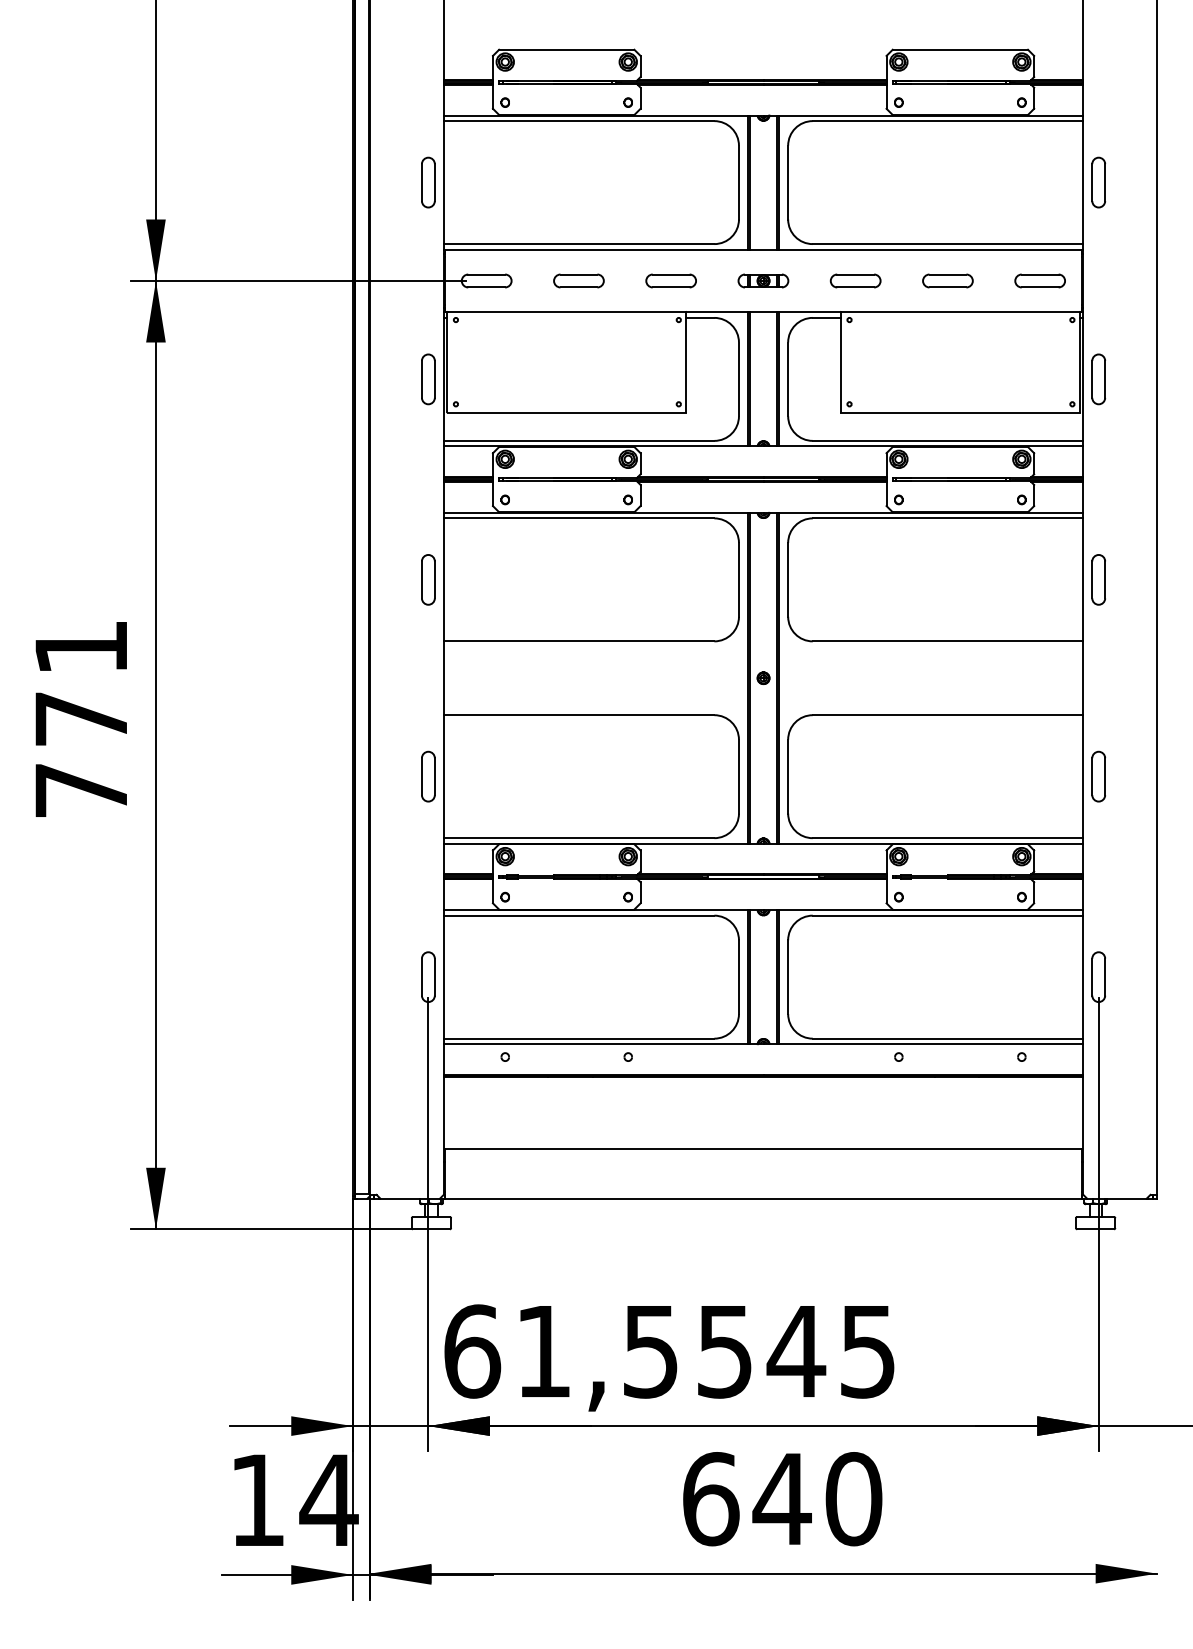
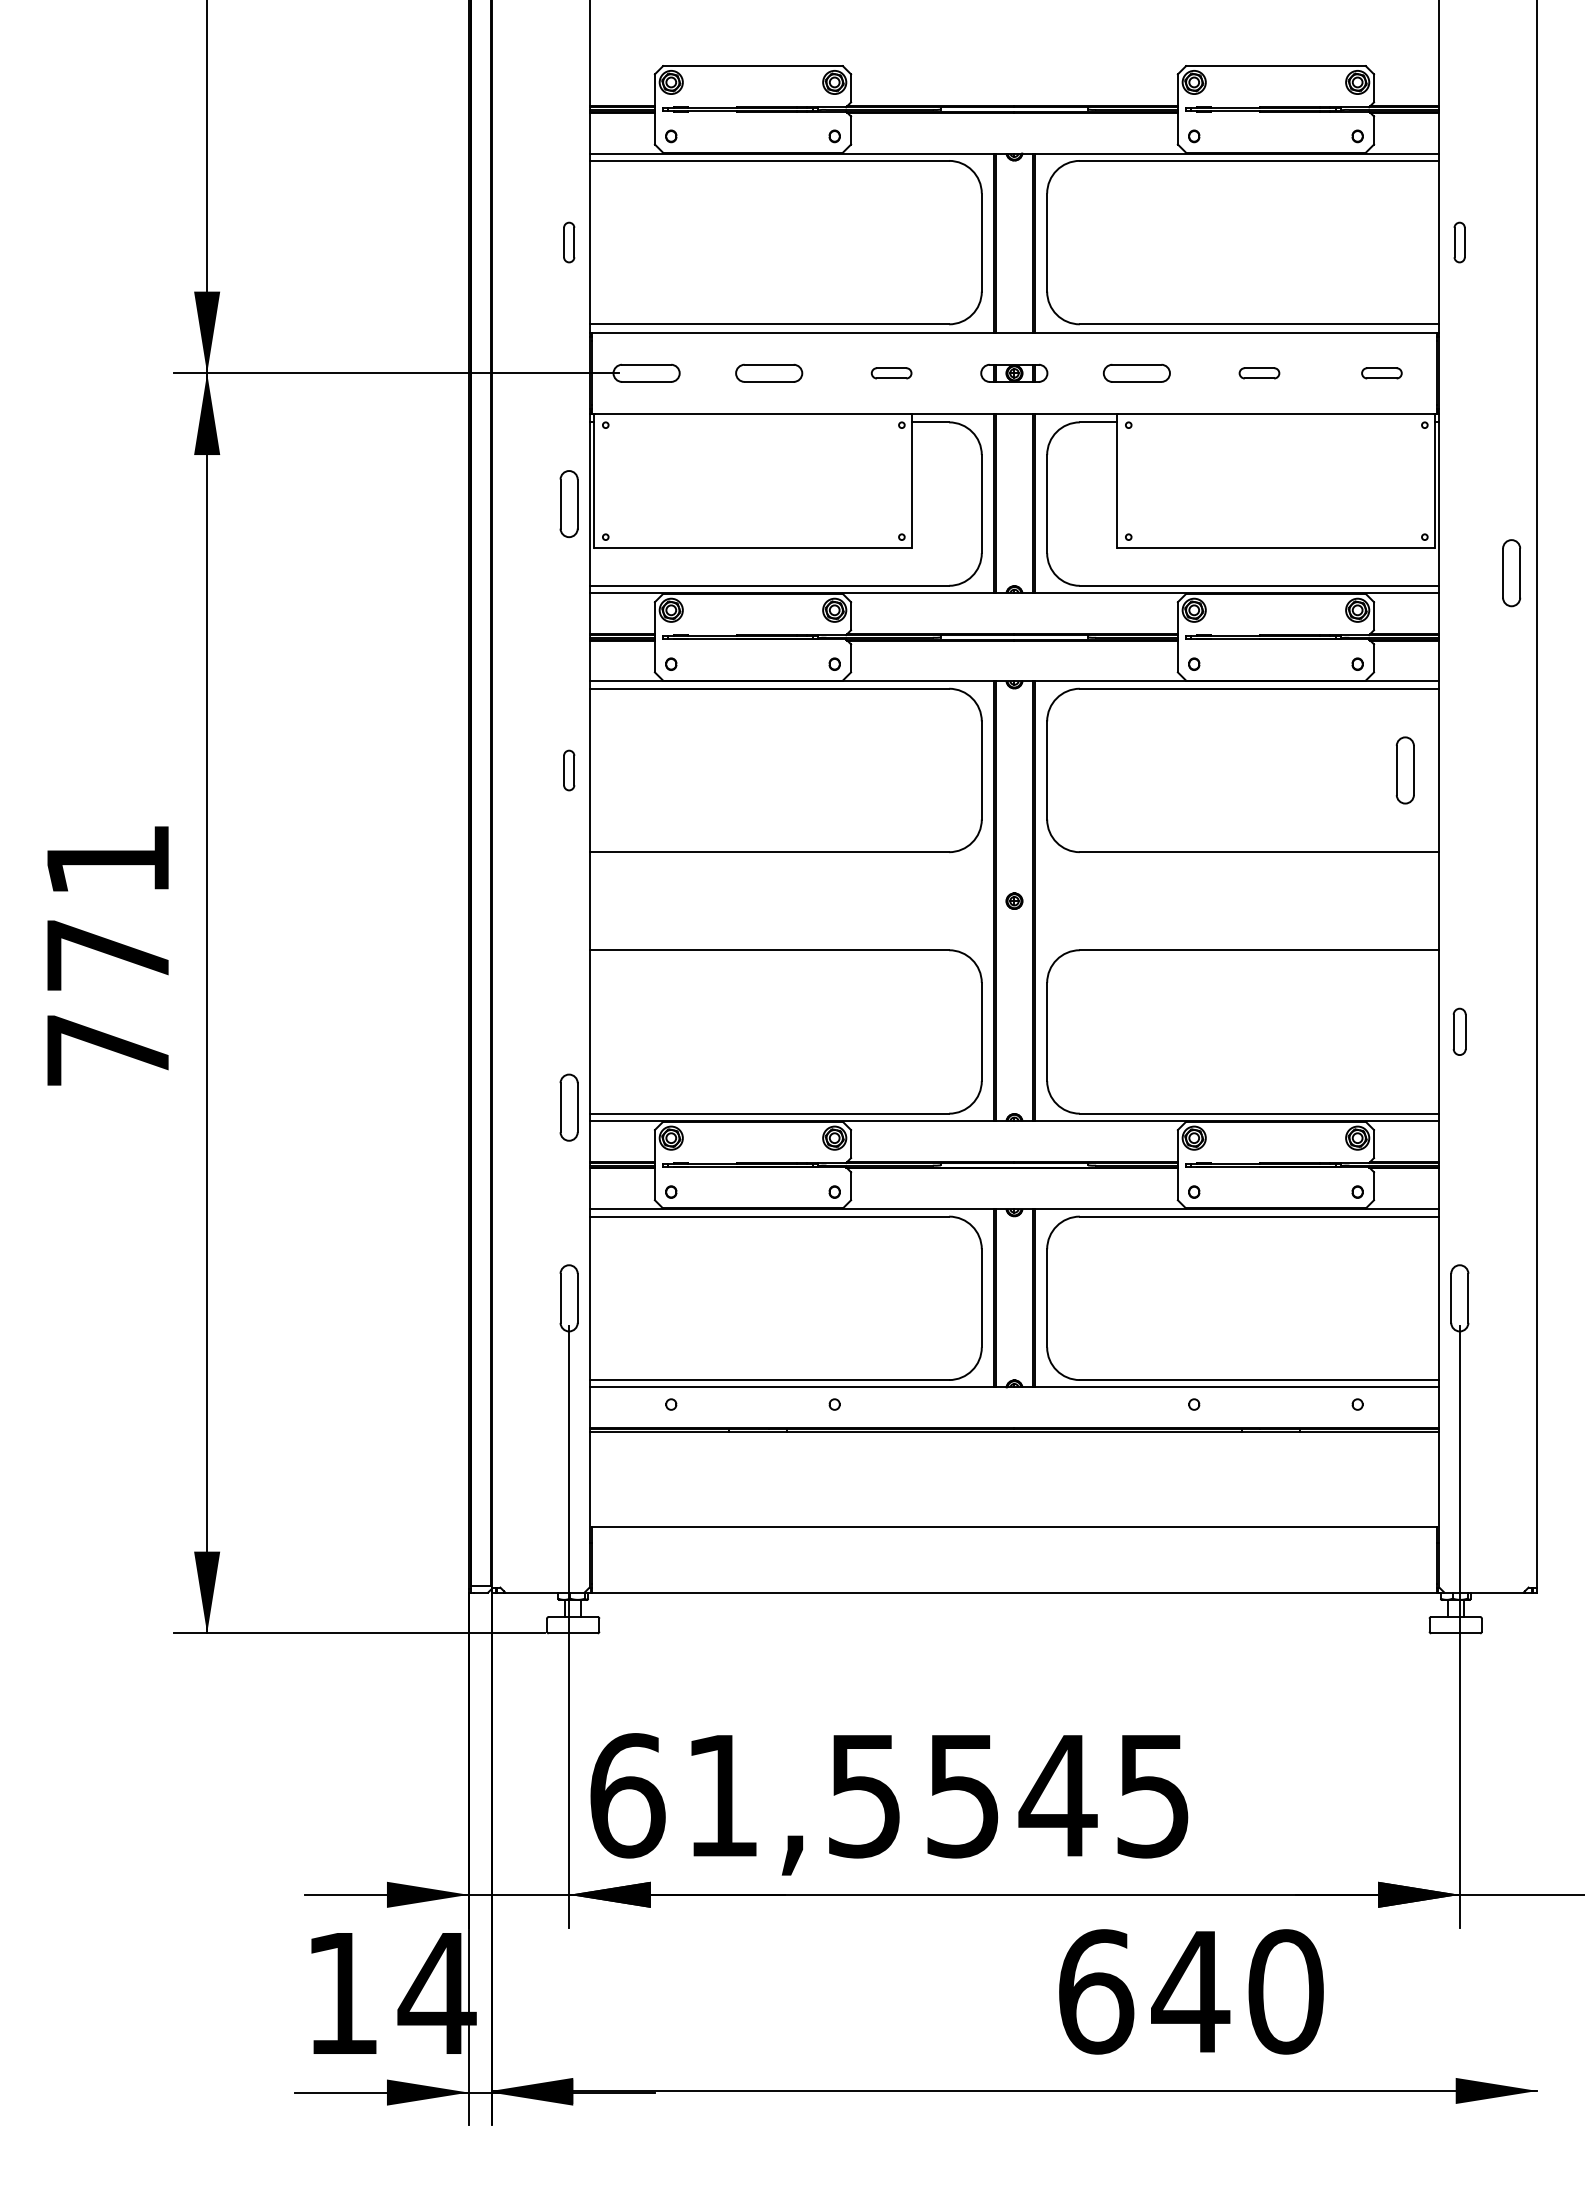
part: (428, 182) -> (569, 242), size x0.6
part: (1098, 182) -> (1459, 242), size x0.6
part: (670, 280) -> (890, 372), size x0.6
part: (947, 280) -> (1258, 372), size x0.6
part: (1039, 280) -> (1381, 372), size x0.6
part: (1098, 379) -> (1511, 573), moved
part: (428, 579) -> (569, 769), size x0.6
part: (1098, 579) -> (1405, 769), moved
part: (428, 776) -> (569, 1107), moved
part: (1098, 776) -> (1459, 1031), size x0.7
text: (782, 1499) -> (1191, 1992), moved

